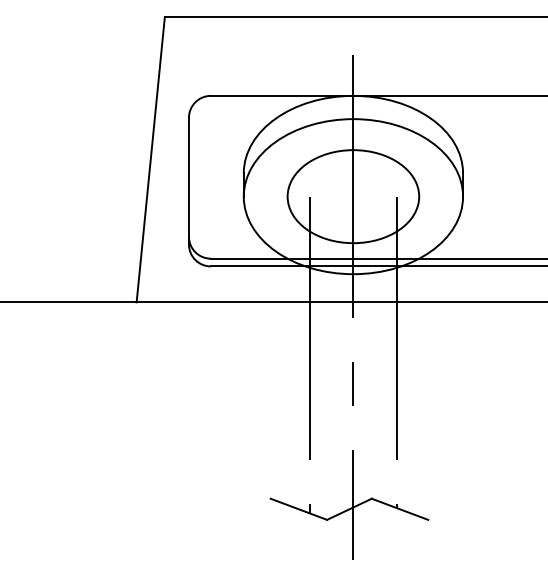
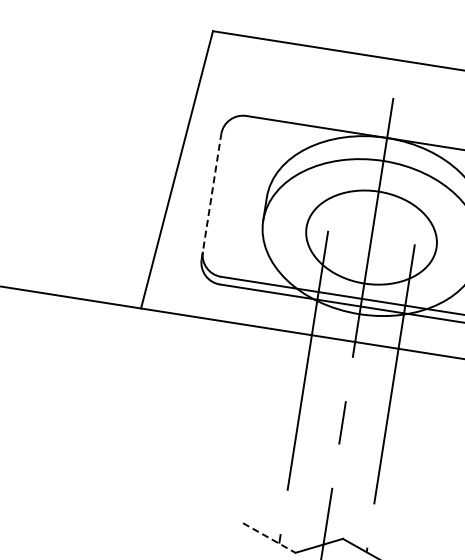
line: (188, 180) -> (211, 196), solid -> dashed
line: (299, 509) -> (269, 538), solid -> dashed

